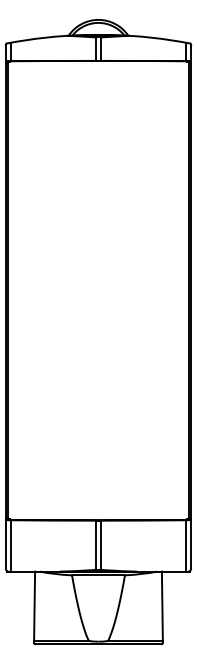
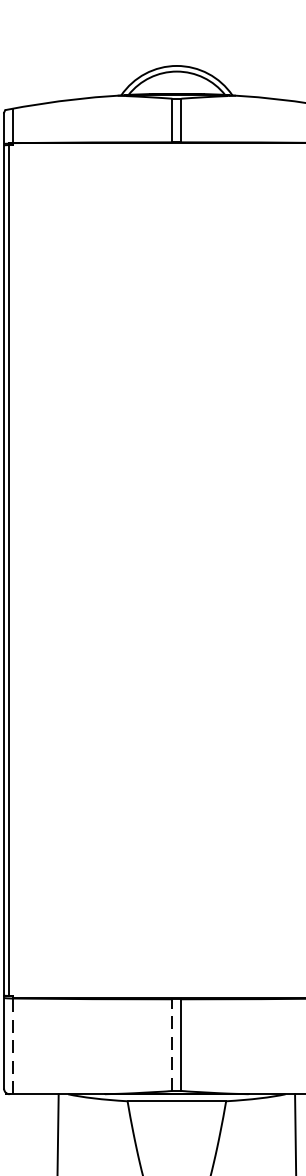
line: (10, 545) -> (12, 1045), solid -> dashed
line: (96, 545) -> (173, 1045), solid -> dashed

